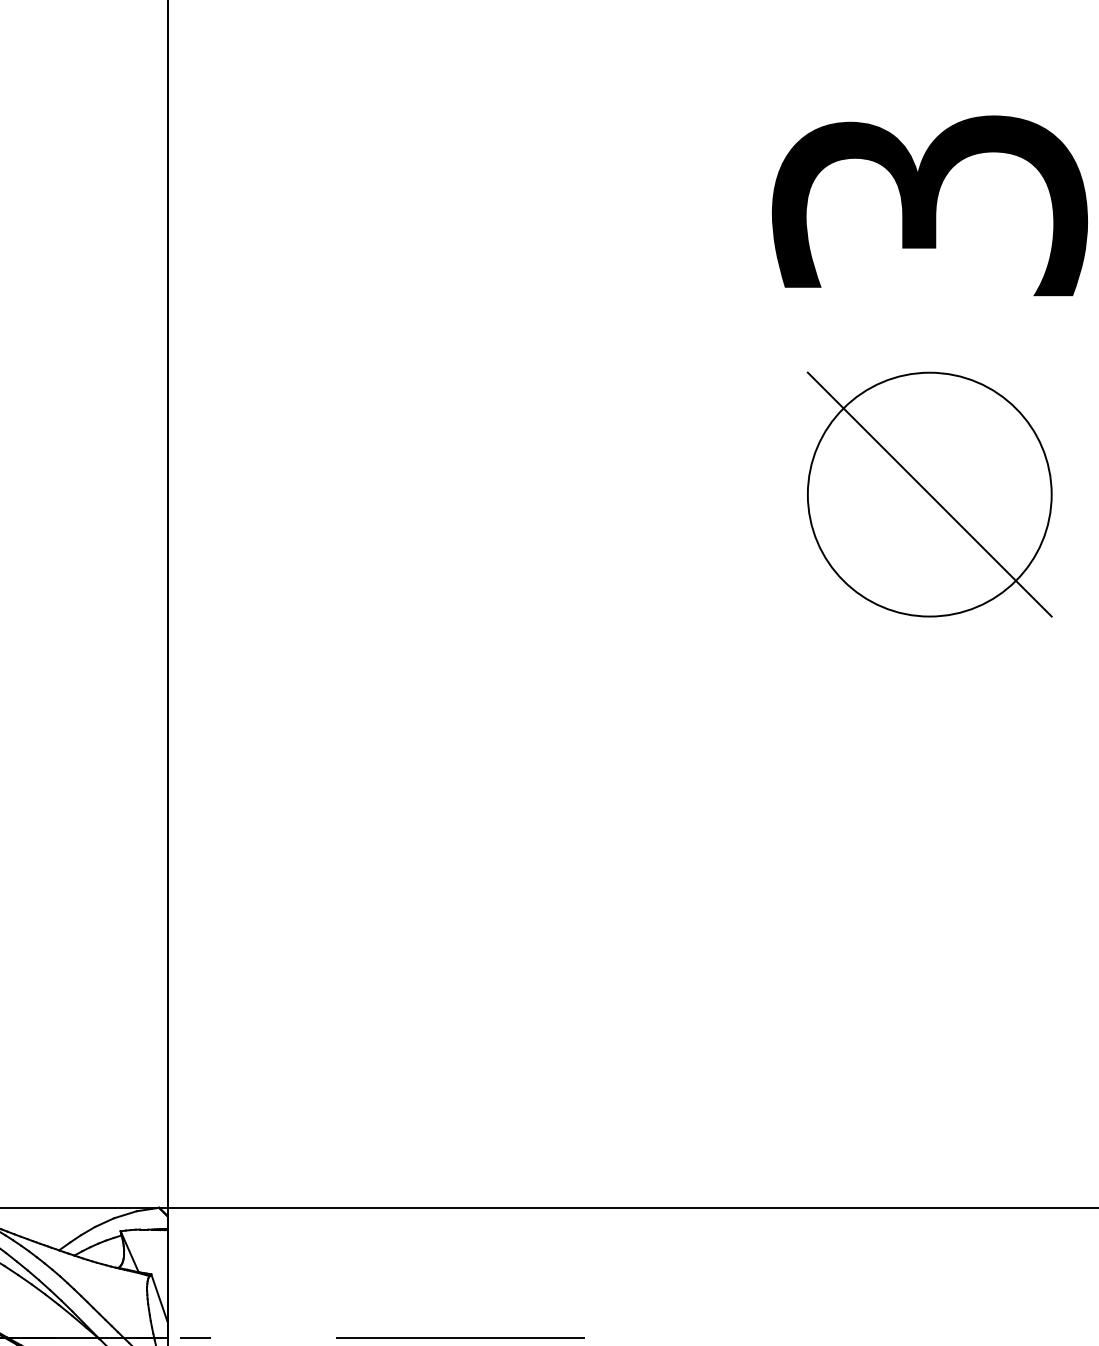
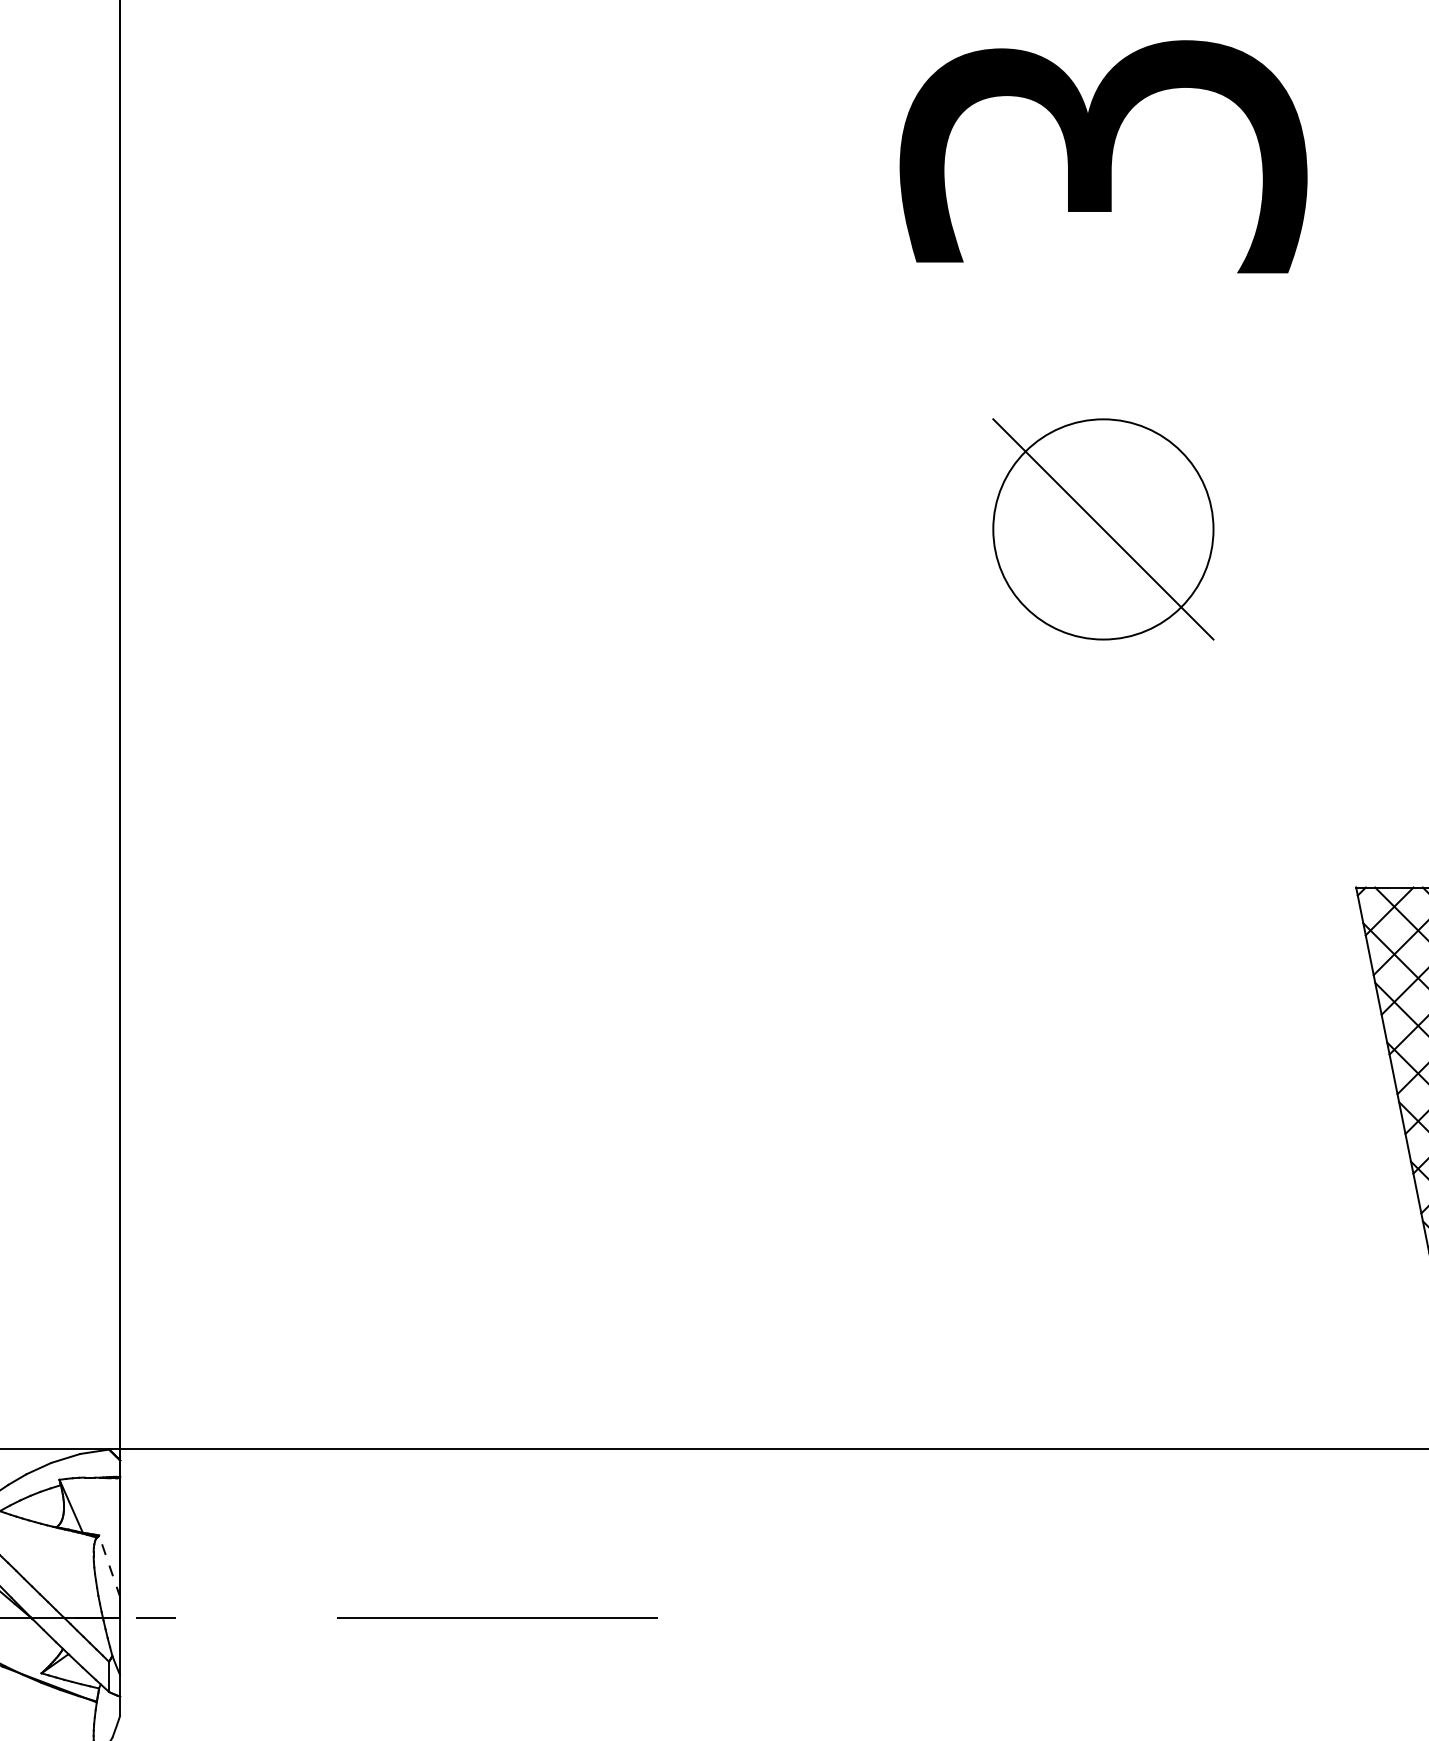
part: (929, 494) -> (1103, 529), size x0.7
line: (159, 1298) -> (109, 1566), solid -> dashed

